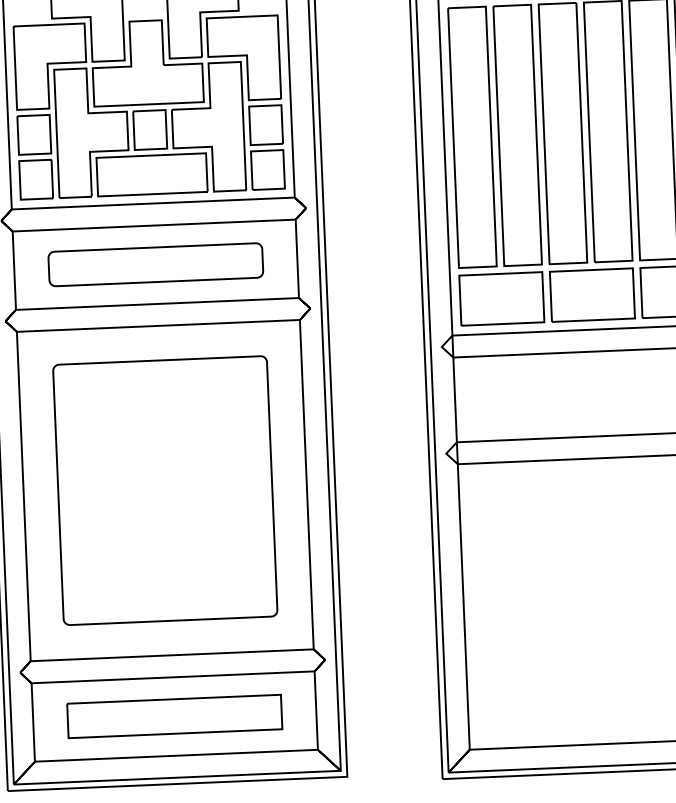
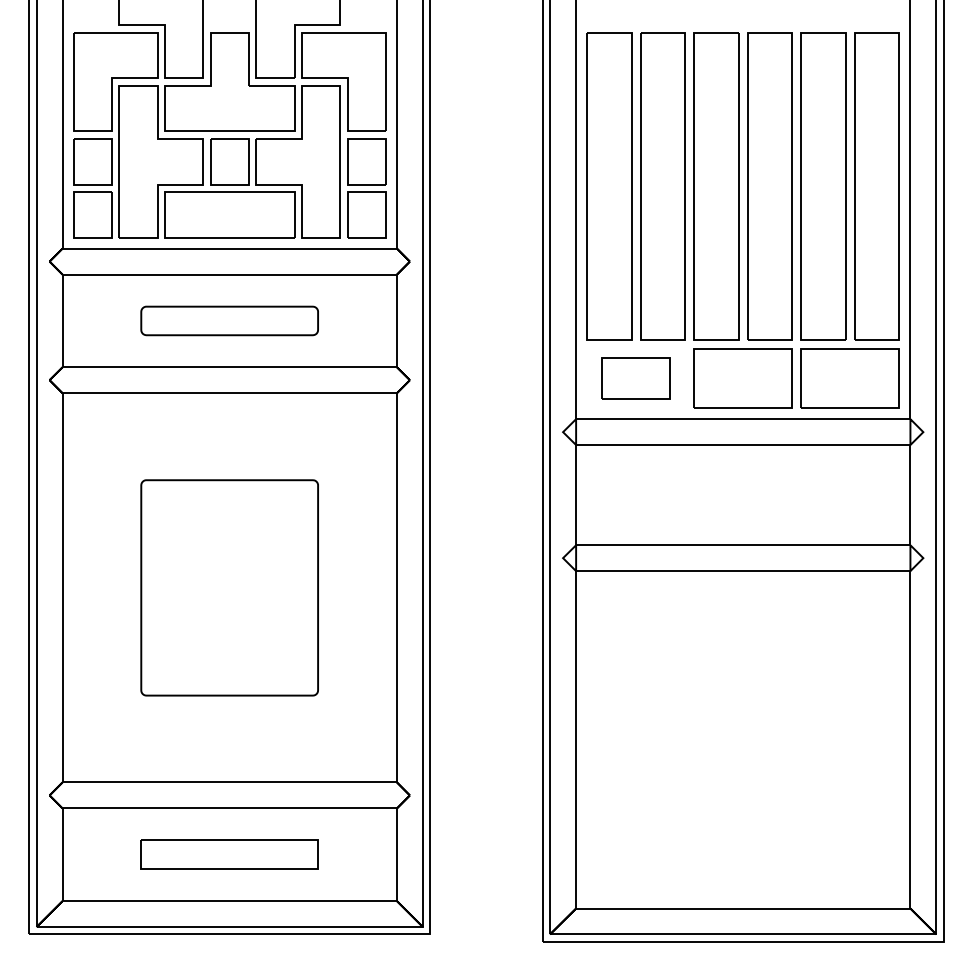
part: (155, 264) -> (229, 320), size x0.7
part: (501, 299) -> (635, 378), size x0.7
part: (165, 490) -> (229, 587), size x0.7
part: (174, 716) -> (229, 854), size x0.7

